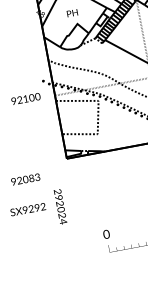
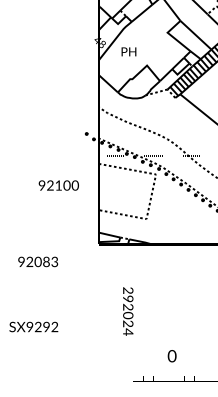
text: (72, 13) -> (128, 51), moved
text: (25, 98) -> (58, 185), moved
text: (60, 206) -> (128, 311), moved
text: (27, 209) -> (33, 326), moved
text: (106, 234) -> (171, 356), moved

